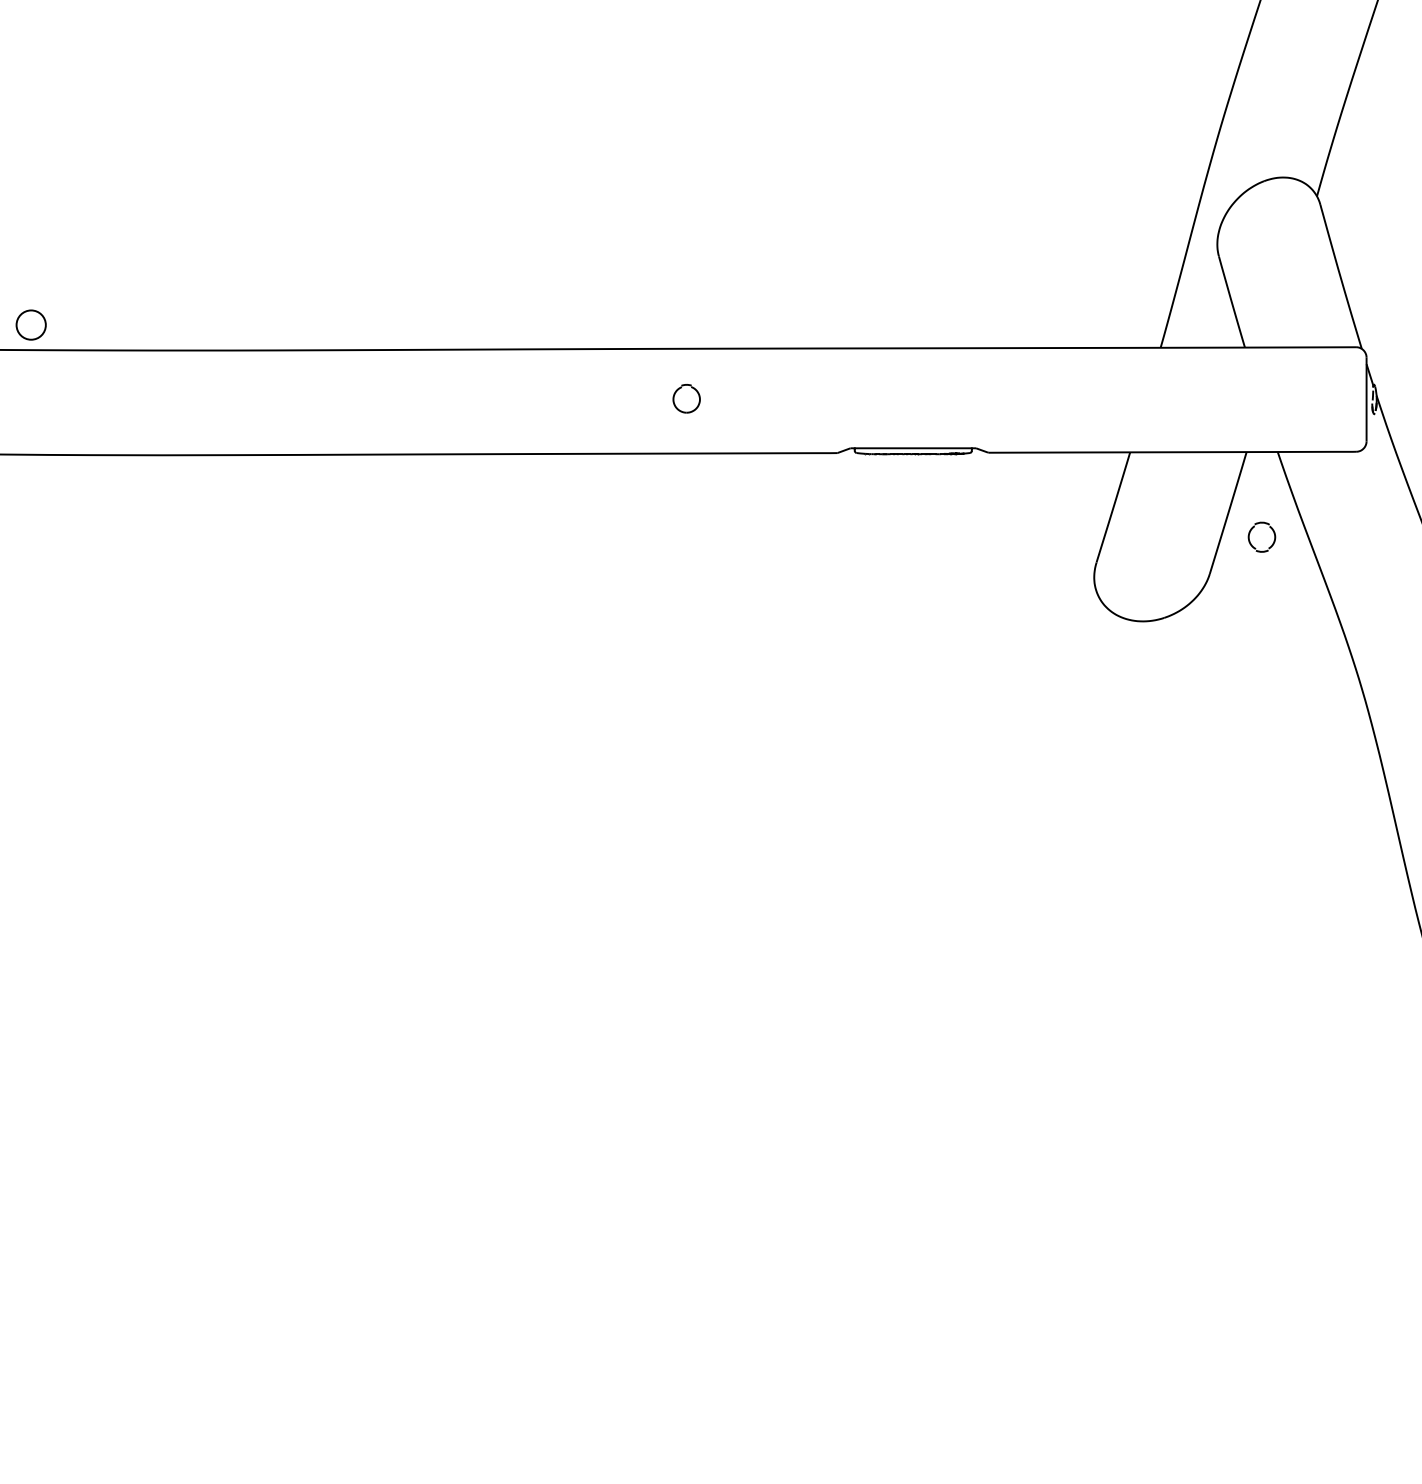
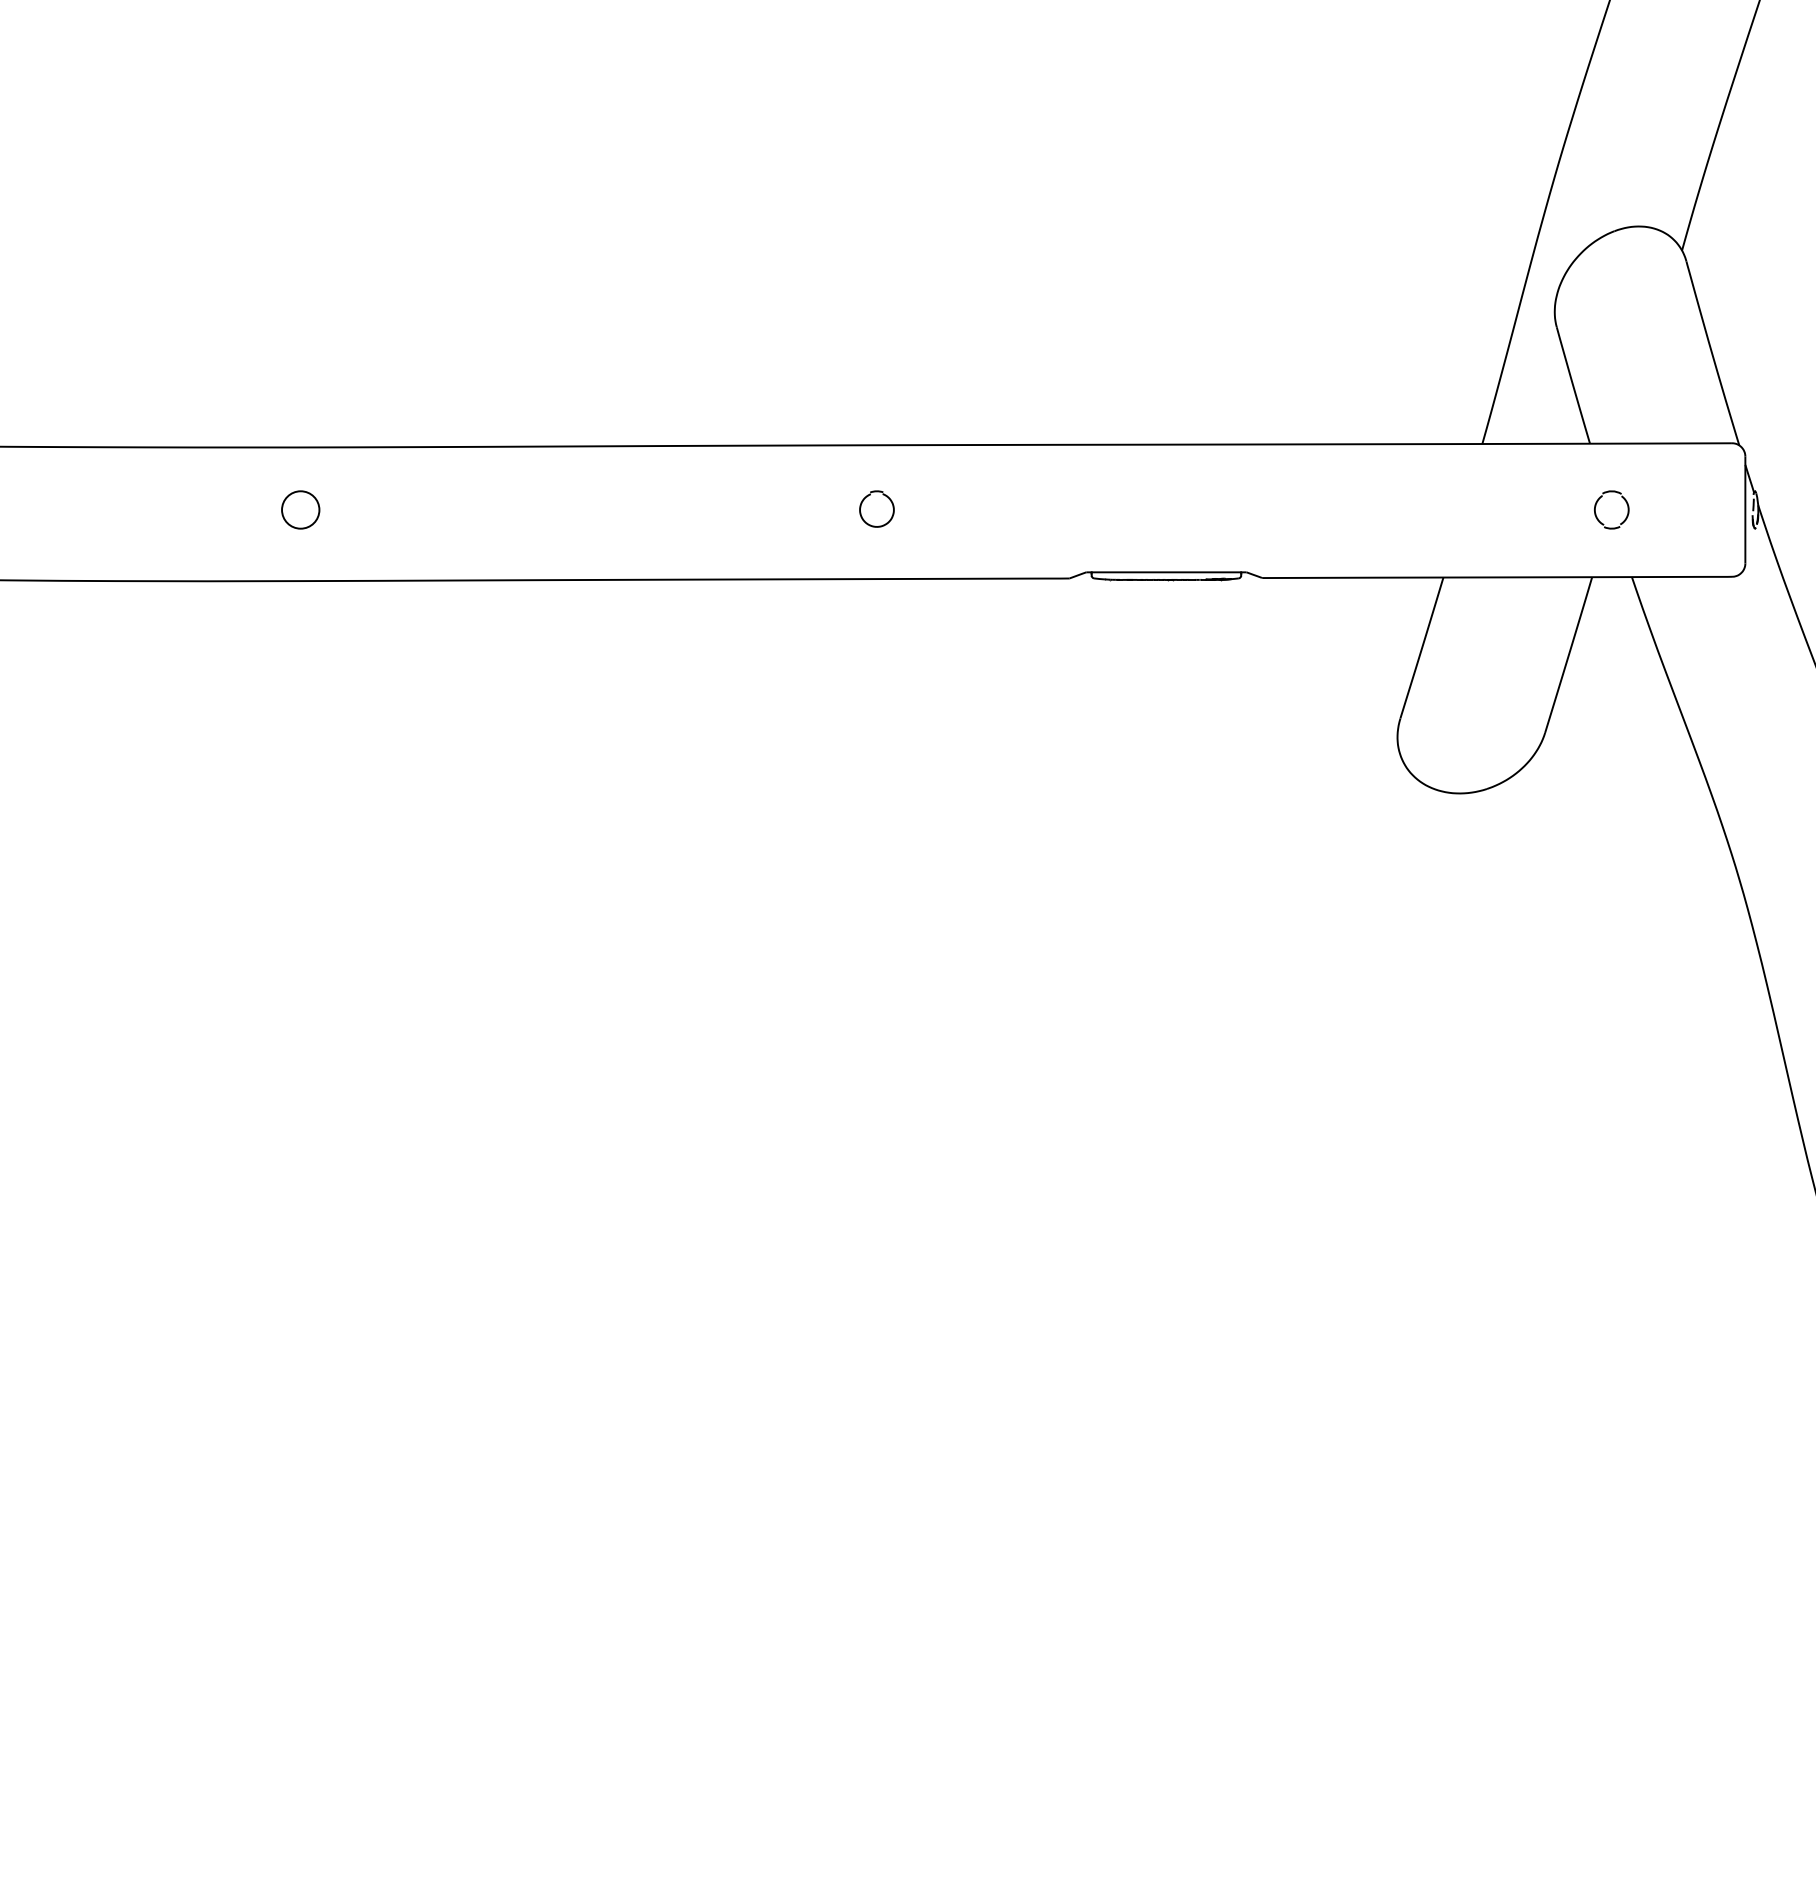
circle: (31, 324) -> (300, 509), moved
part: (1250, 532) -> (1597, 503), moved

